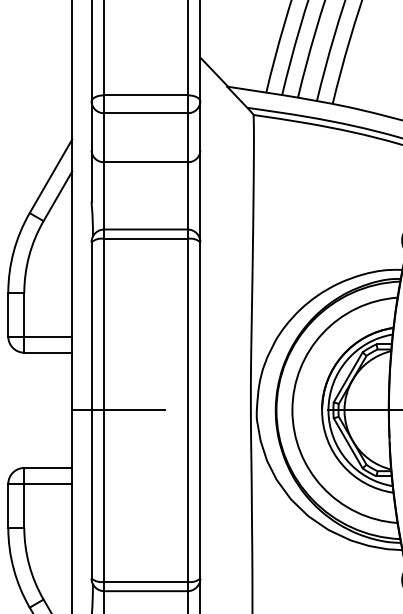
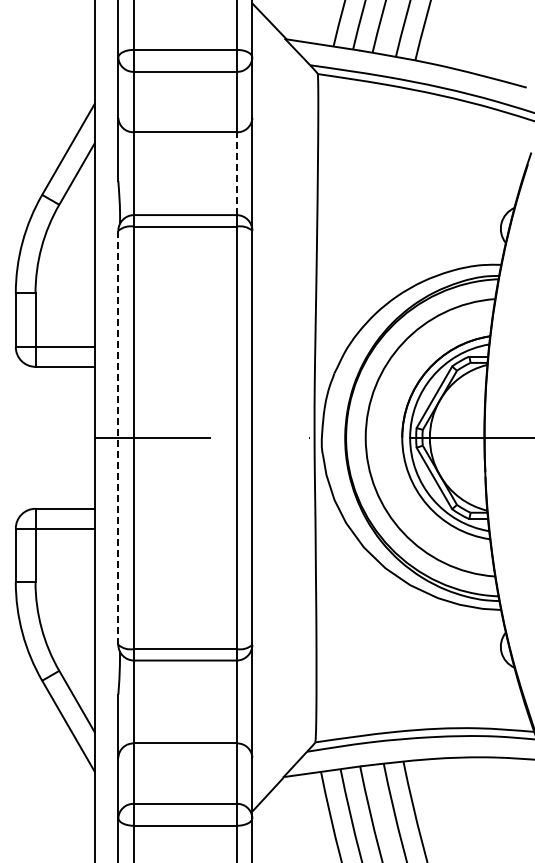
line: (187, 195) -> (236, 173), solid -> dashed
line: (91, 410) -> (118, 437), solid -> dashed

